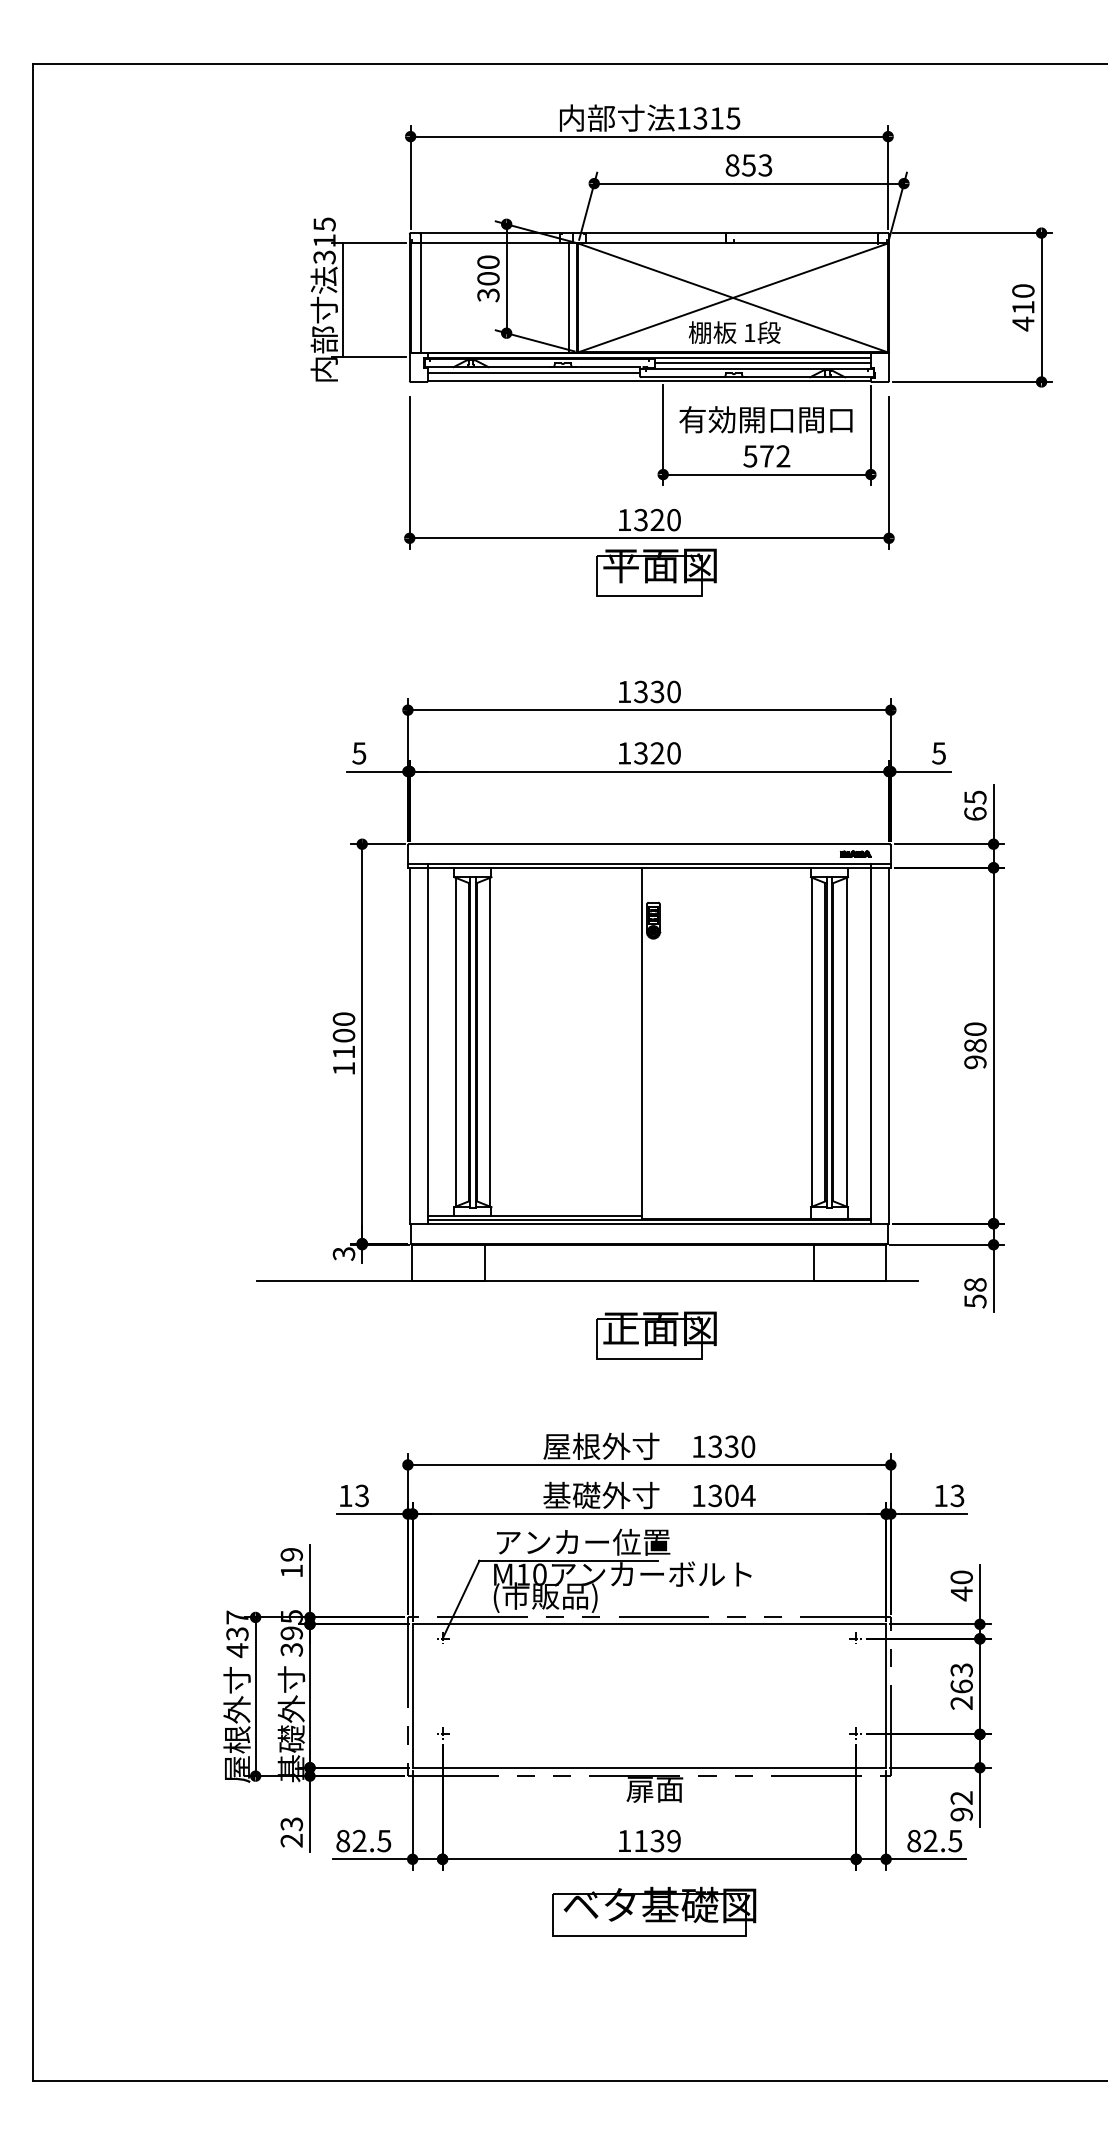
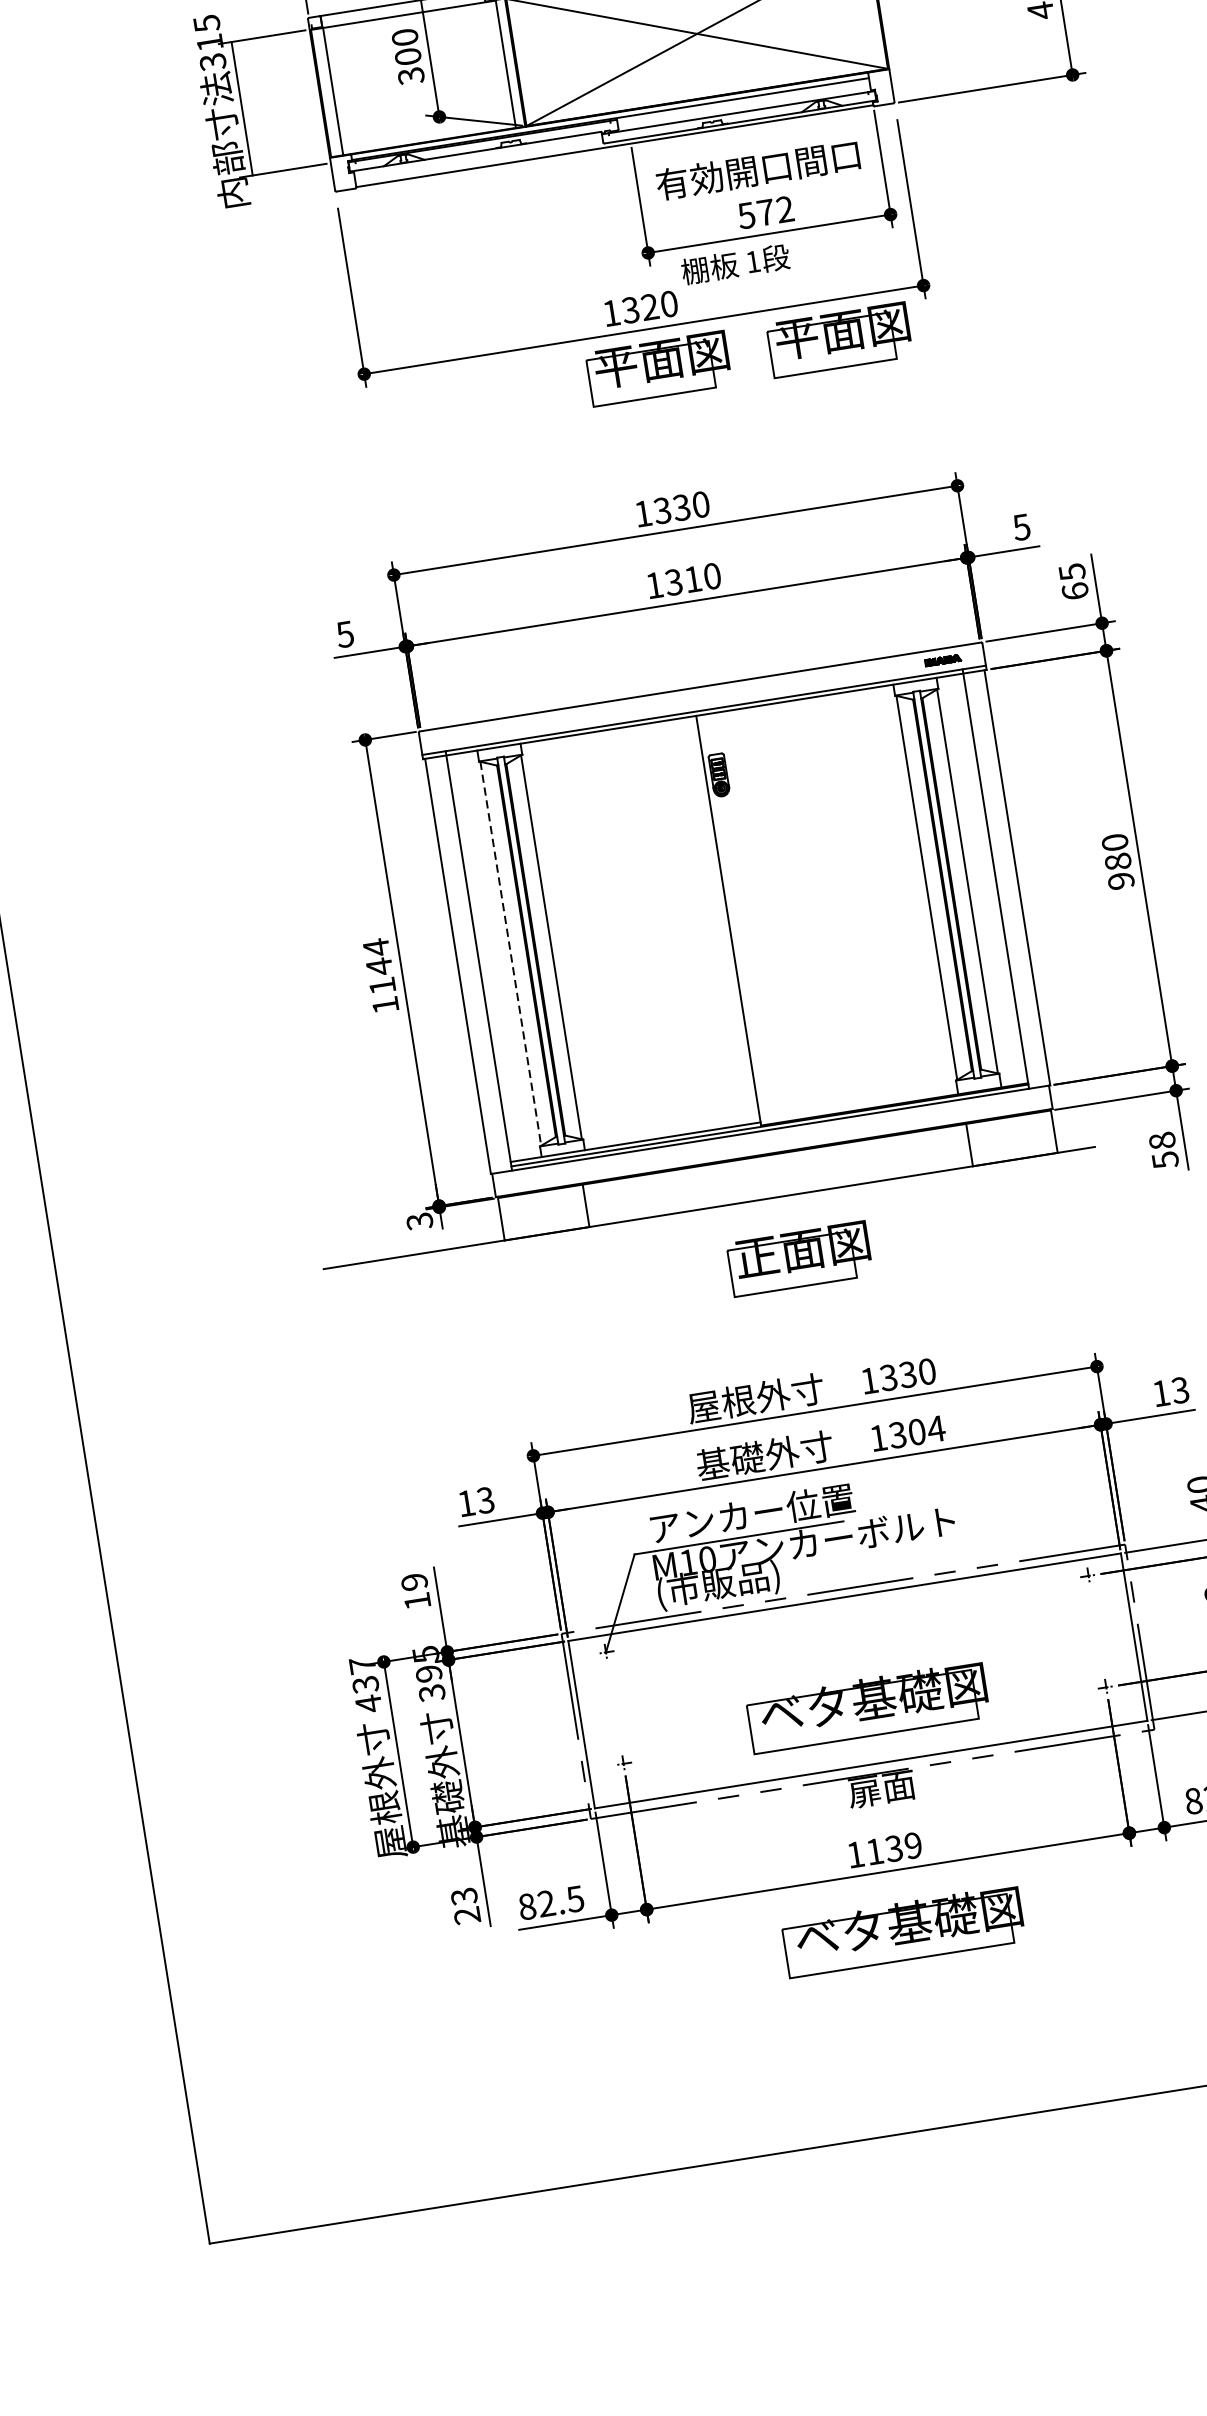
text: (734, 332) -> (735, 264), moved
line: (762, 362) -> (743, 103), removed
line: (533, 373) -> (478, 158), removed
part: (811, 572) -> (839, 339), added
text: (657, 753) -> (693, 579), 1320 -> 1310
text: (343, 1027) -> (377, 957), 1100 -> 1144
line: (455, 1042) -> (510, 954), solid -> dashed
part: (654, 1719) -> (868, 1707), added

